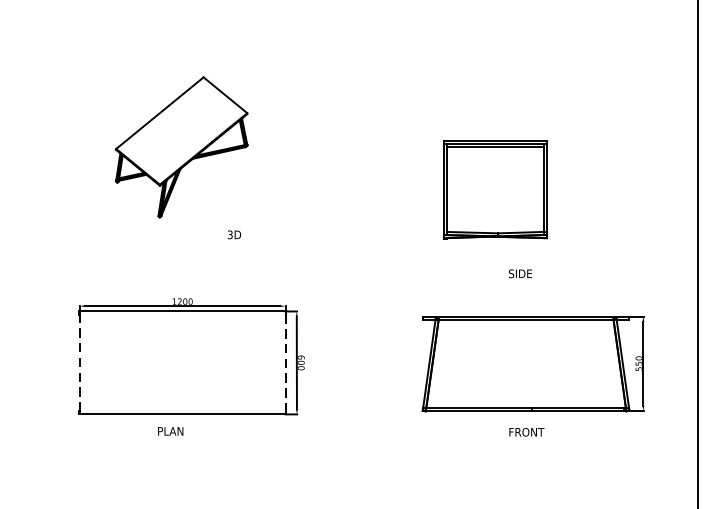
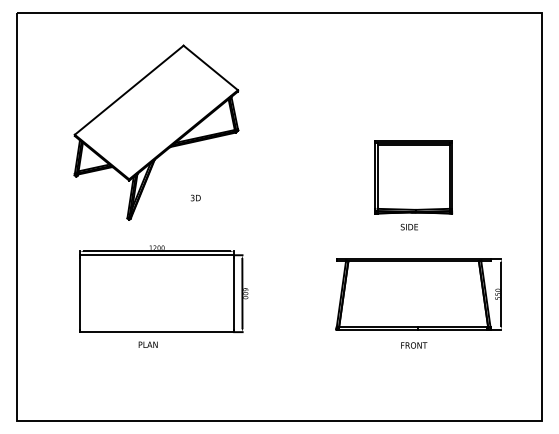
part: (181, 147) -> (156, 132), size x1.67
part: (495, 189) -> (413, 177), moved
line: (80, 362) -> (80, 293), dashed -> solid
line: (284, 364) -> (233, 294), dashed -> solid

